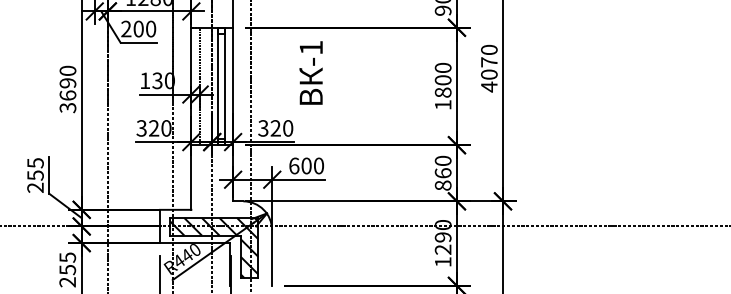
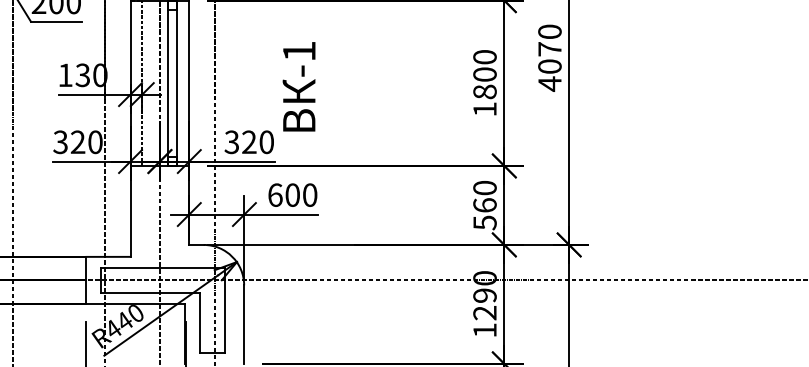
text: (310, 72) -> (298, 86), moved
text: (442, 185) -> (484, 222), 860 -> 560
hatch: (214, 248) -> (163, 311), removed

